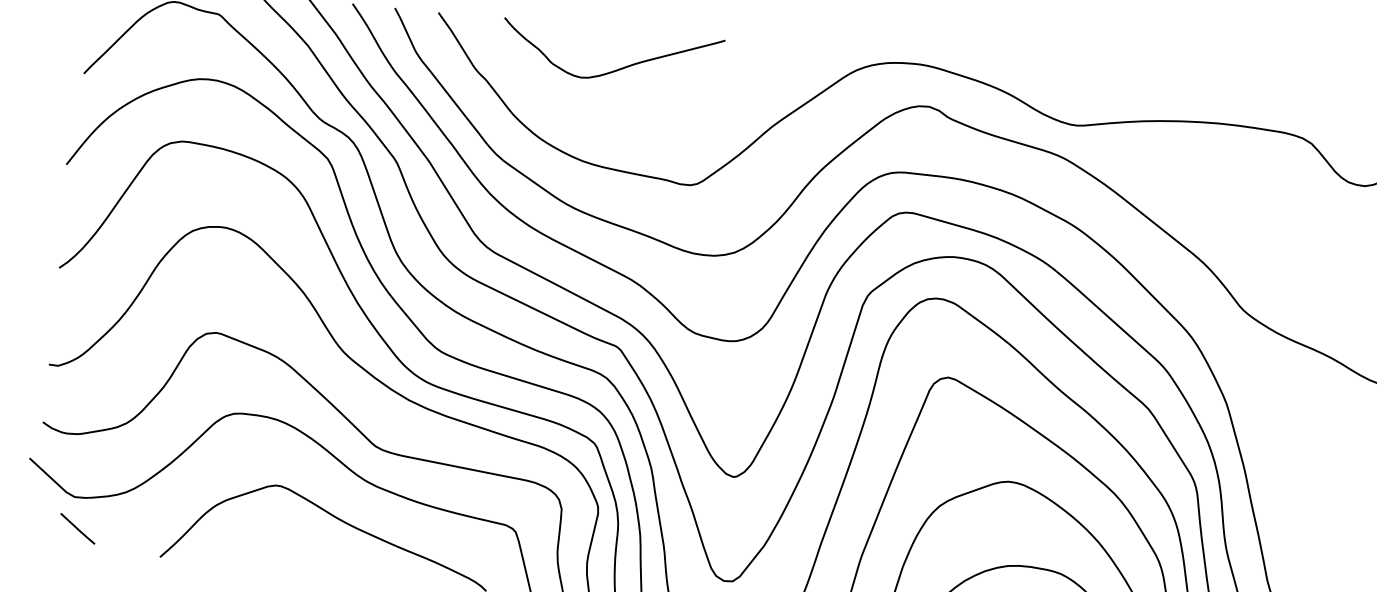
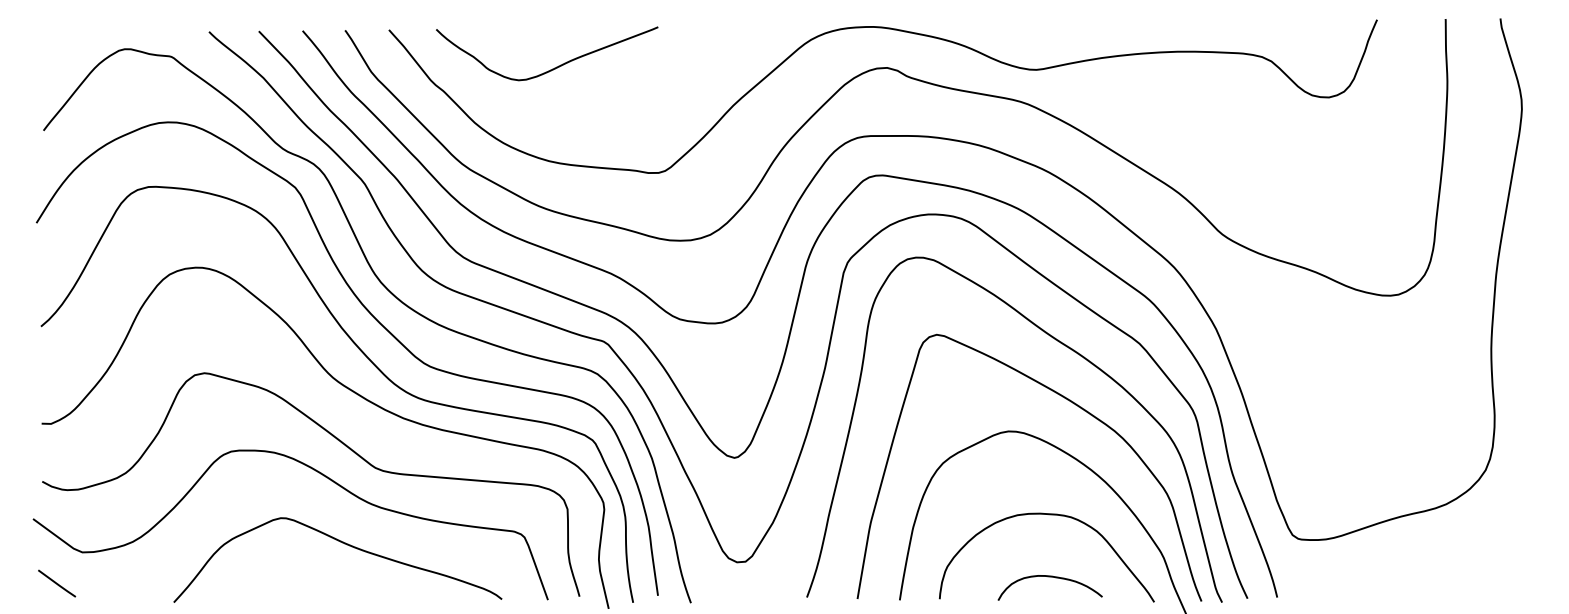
curve: (617, 68) -> (554, 67), moved
line: (78, 528) -> (57, 583), moved

